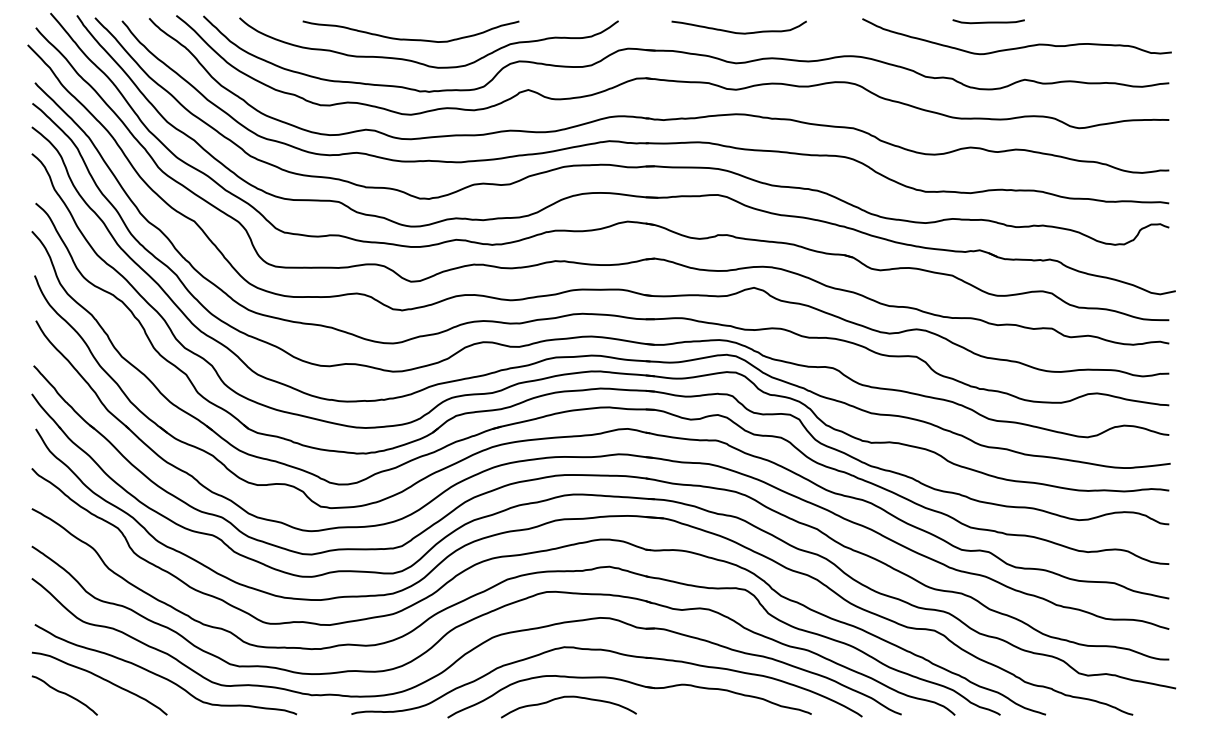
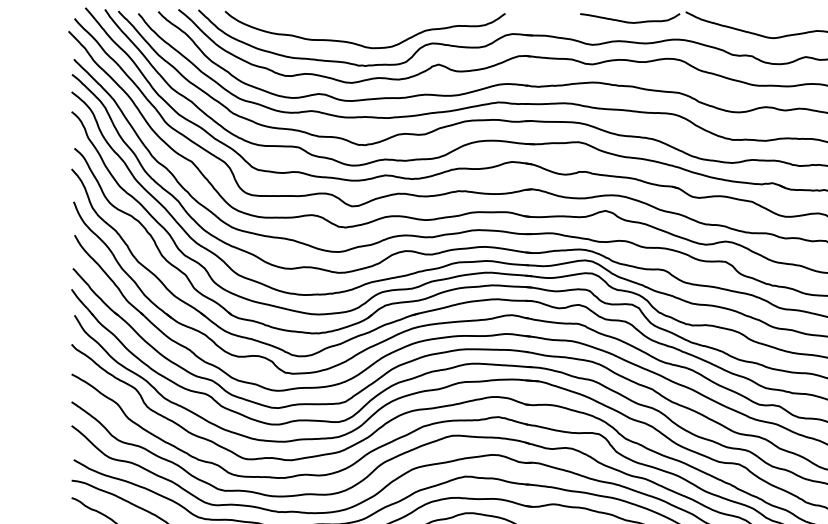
curve: (988, 21) -> (778, 13), removed
curve: (738, 32) -> (629, 22), moved
curve: (408, 38) -> (350, 26), removed

